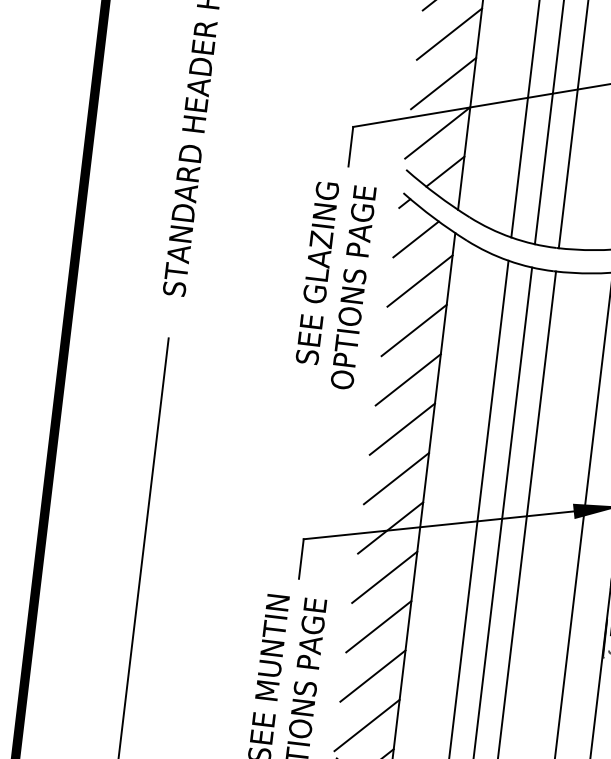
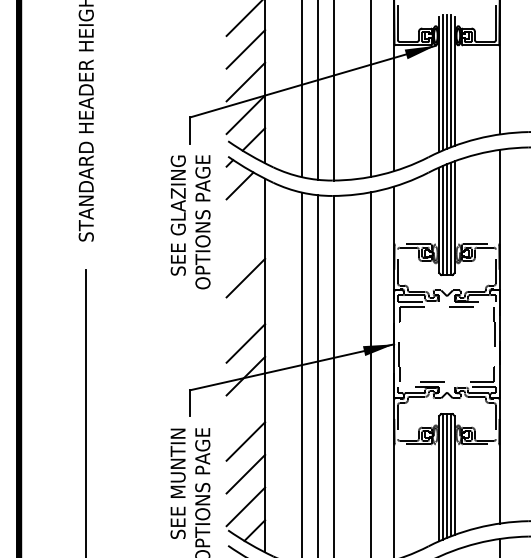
line: (419, 280) -> (245, 212), removed
line: (413, 330) -> (245, 245), removed
line: (401, 428) -> (245, 310), removed
line: (384, 576) -> (245, 408), removed

